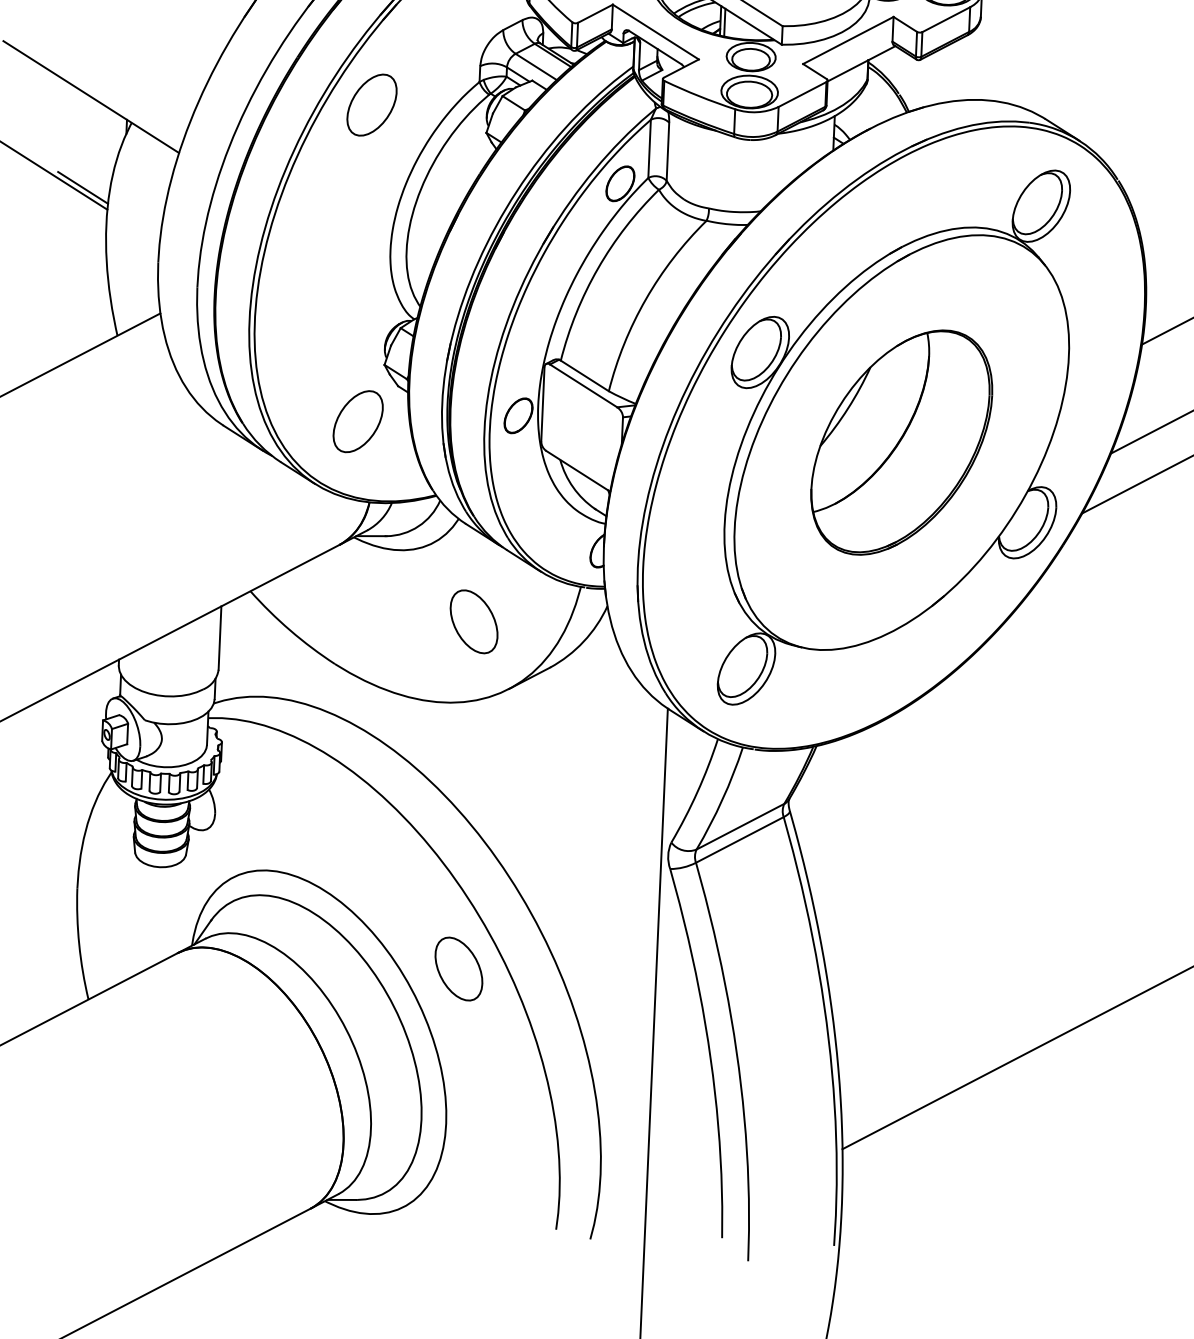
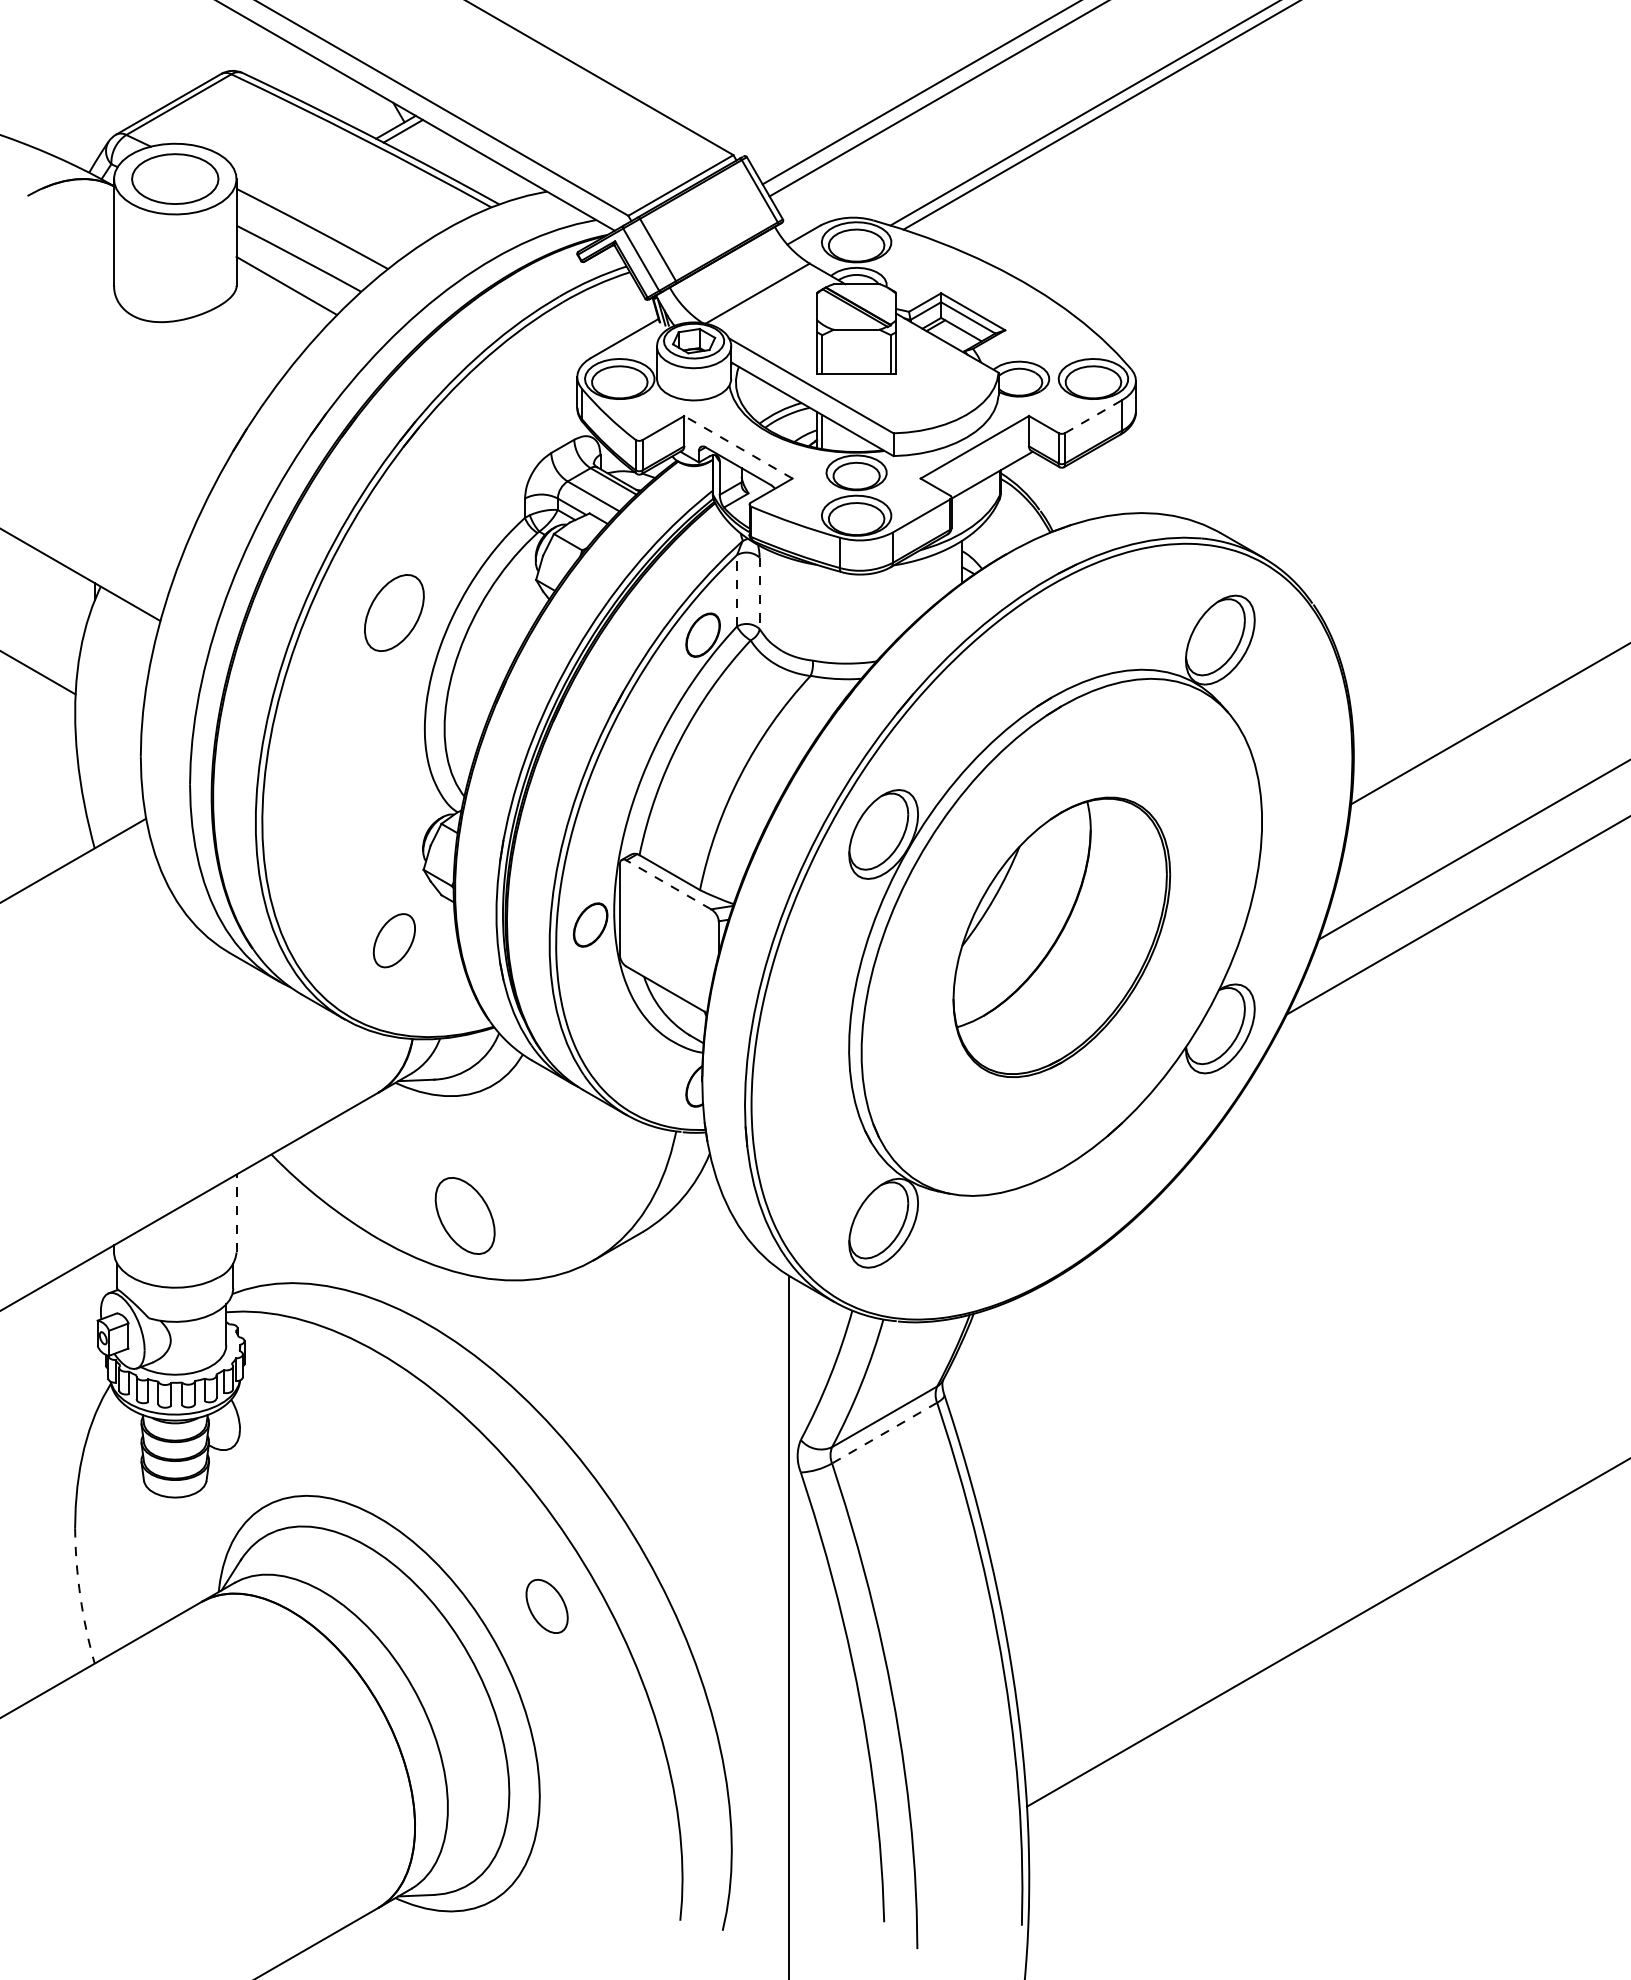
line: (946, 19) -> (1094, 416), solid -> dashed
line: (655, 32) -> (738, 447), solid -> dashed
part: (372, 104) -> (394, 612), moved
line: (650, 148) -> (737, 590), solid -> dashed
line: (667, 151) -> (759, 593), solid -> dashed
line: (82, 187) -> (44, 668), removed
line: (583, 385) -> (668, 884), solid -> dashed
part: (358, 421) -> (394, 940), size x0.7
part: (473, 621) -> (464, 1215), moved
line: (219, 638) -> (236, 1213), solid -> dashed
line: (739, 840) -> (884, 1433), solid -> dashed
arc: (79, 944) -> (80, 1596), solid -> dashed
part: (458, 969) -> (546, 1606), size x0.7

